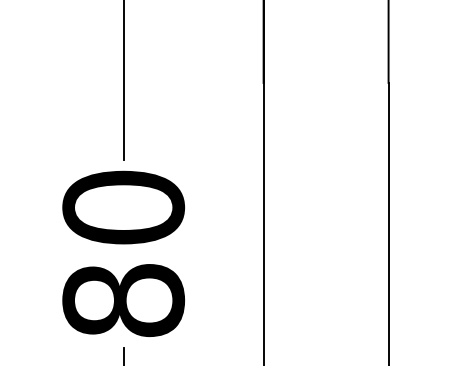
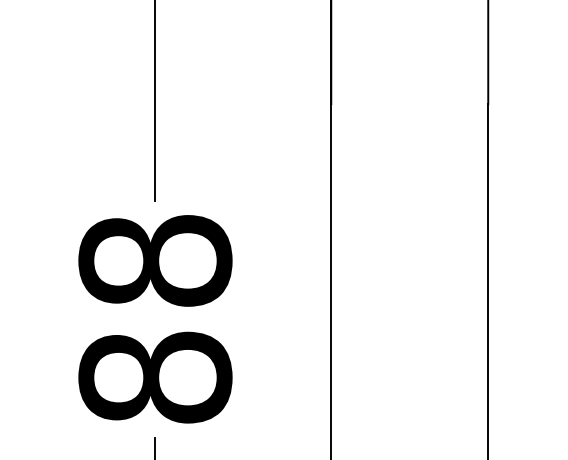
text: (123, 207) -> (155, 260), 80 -> 88

